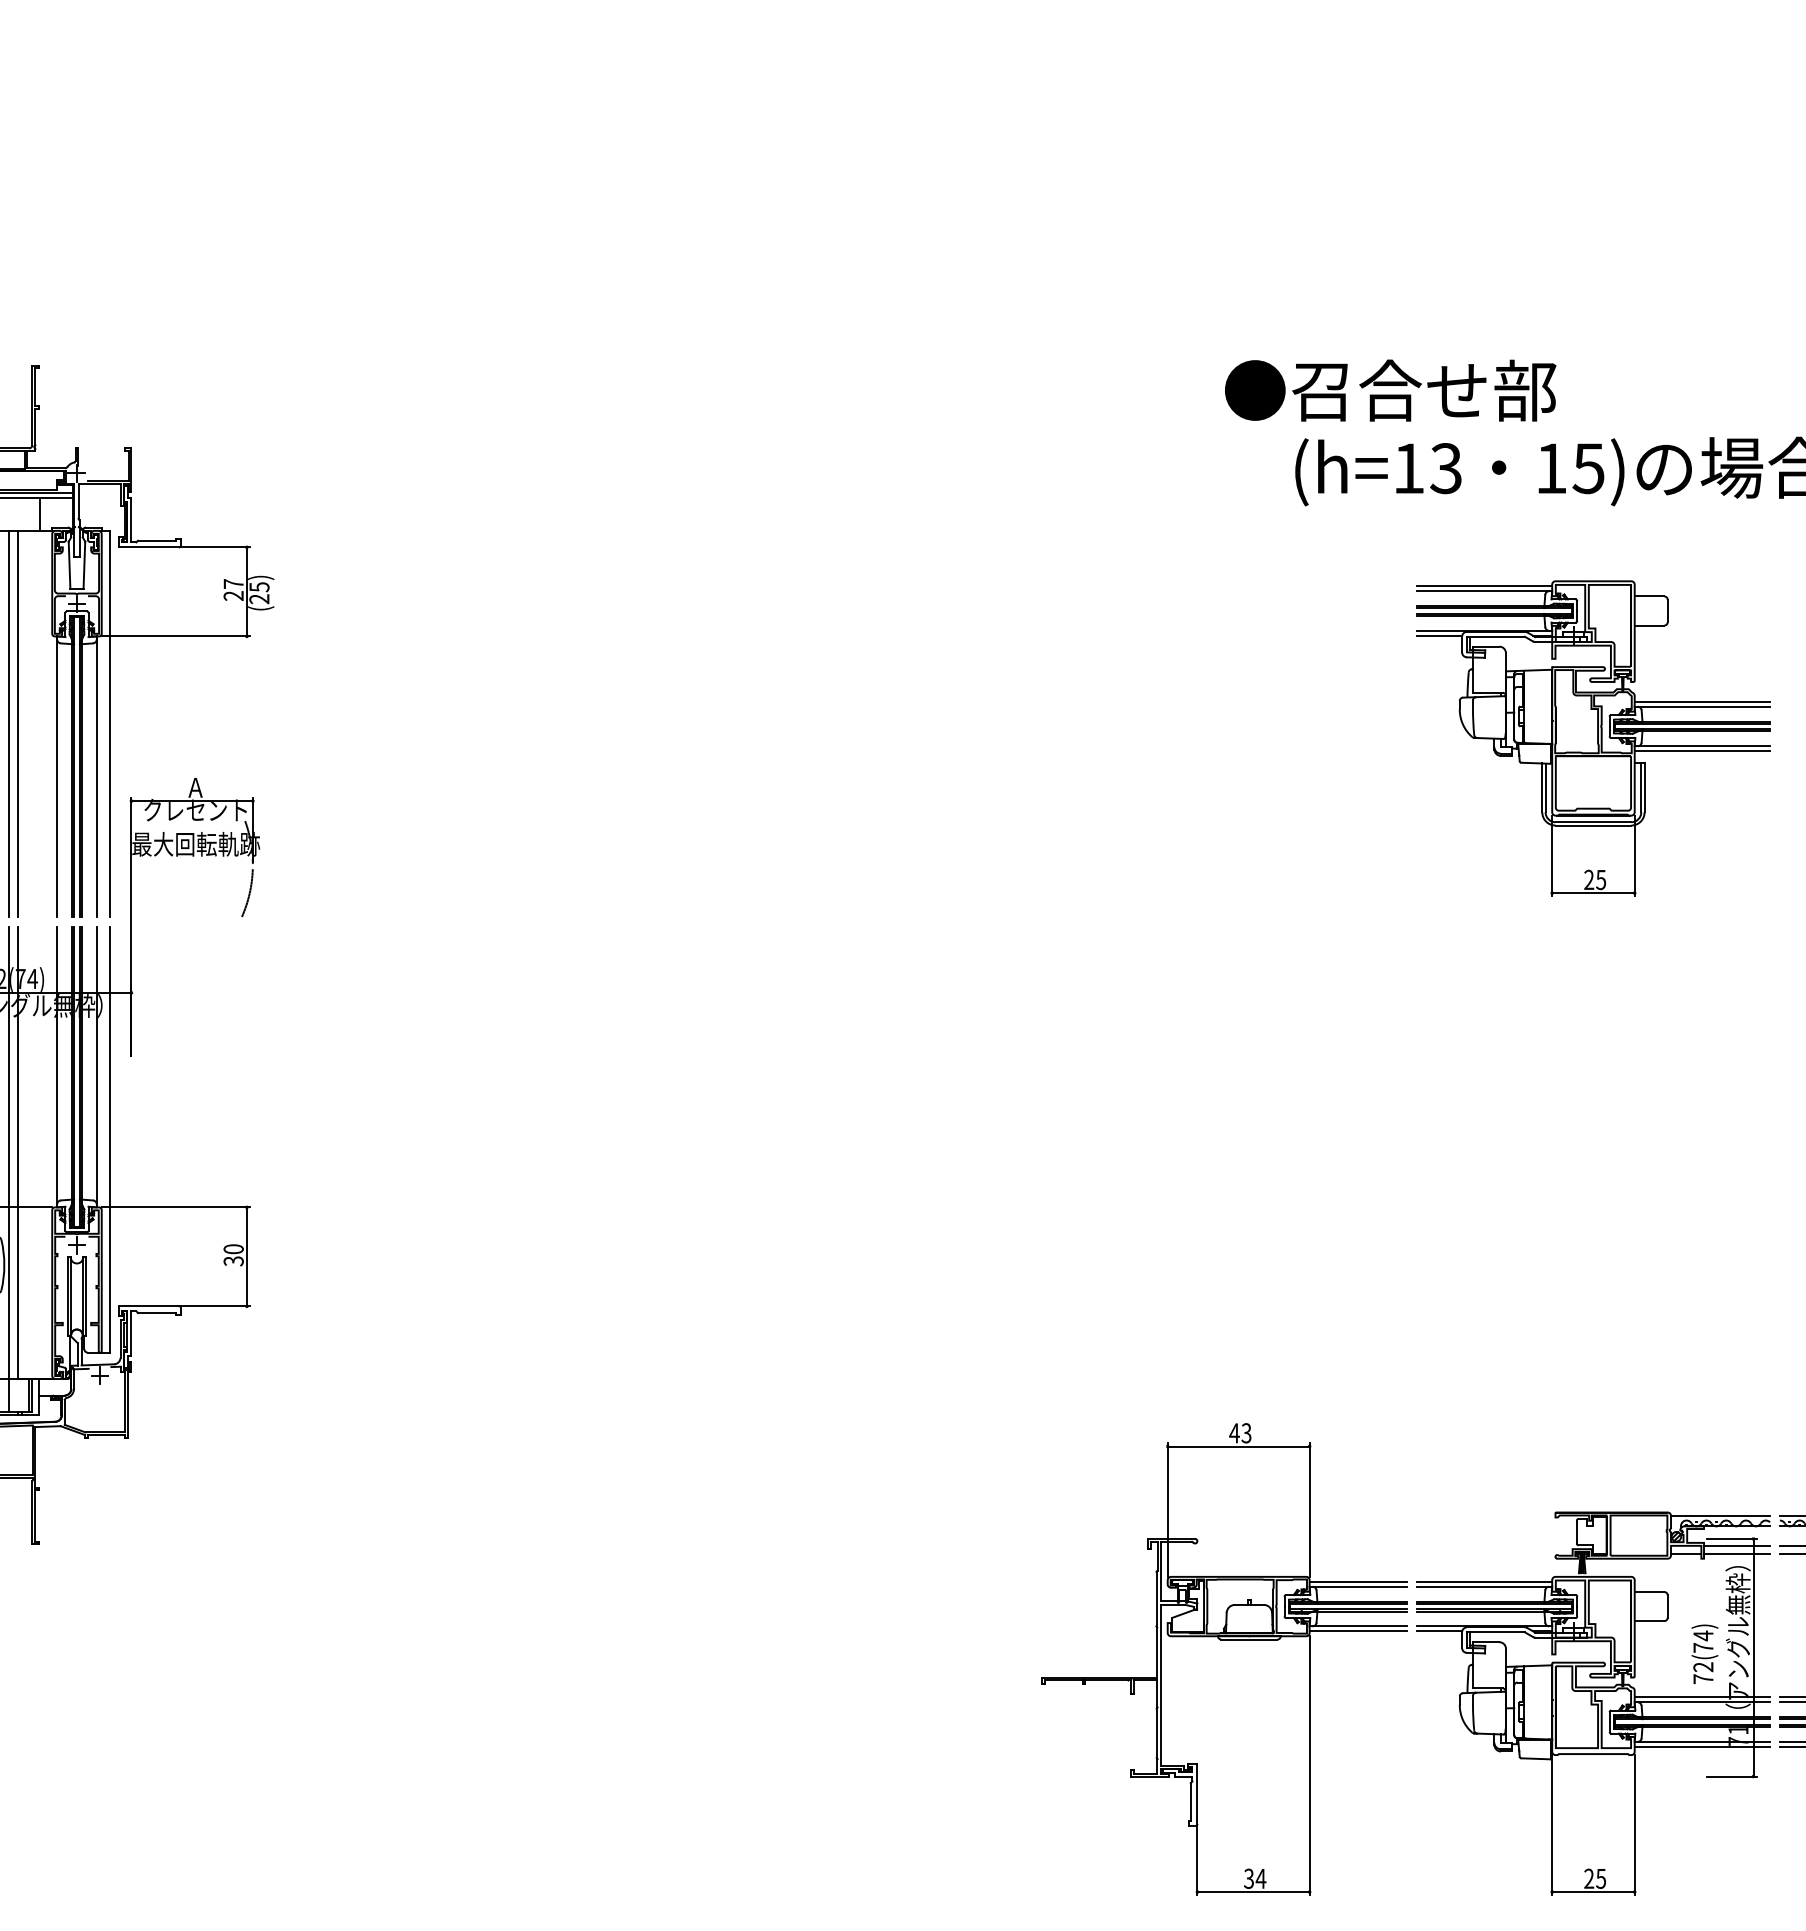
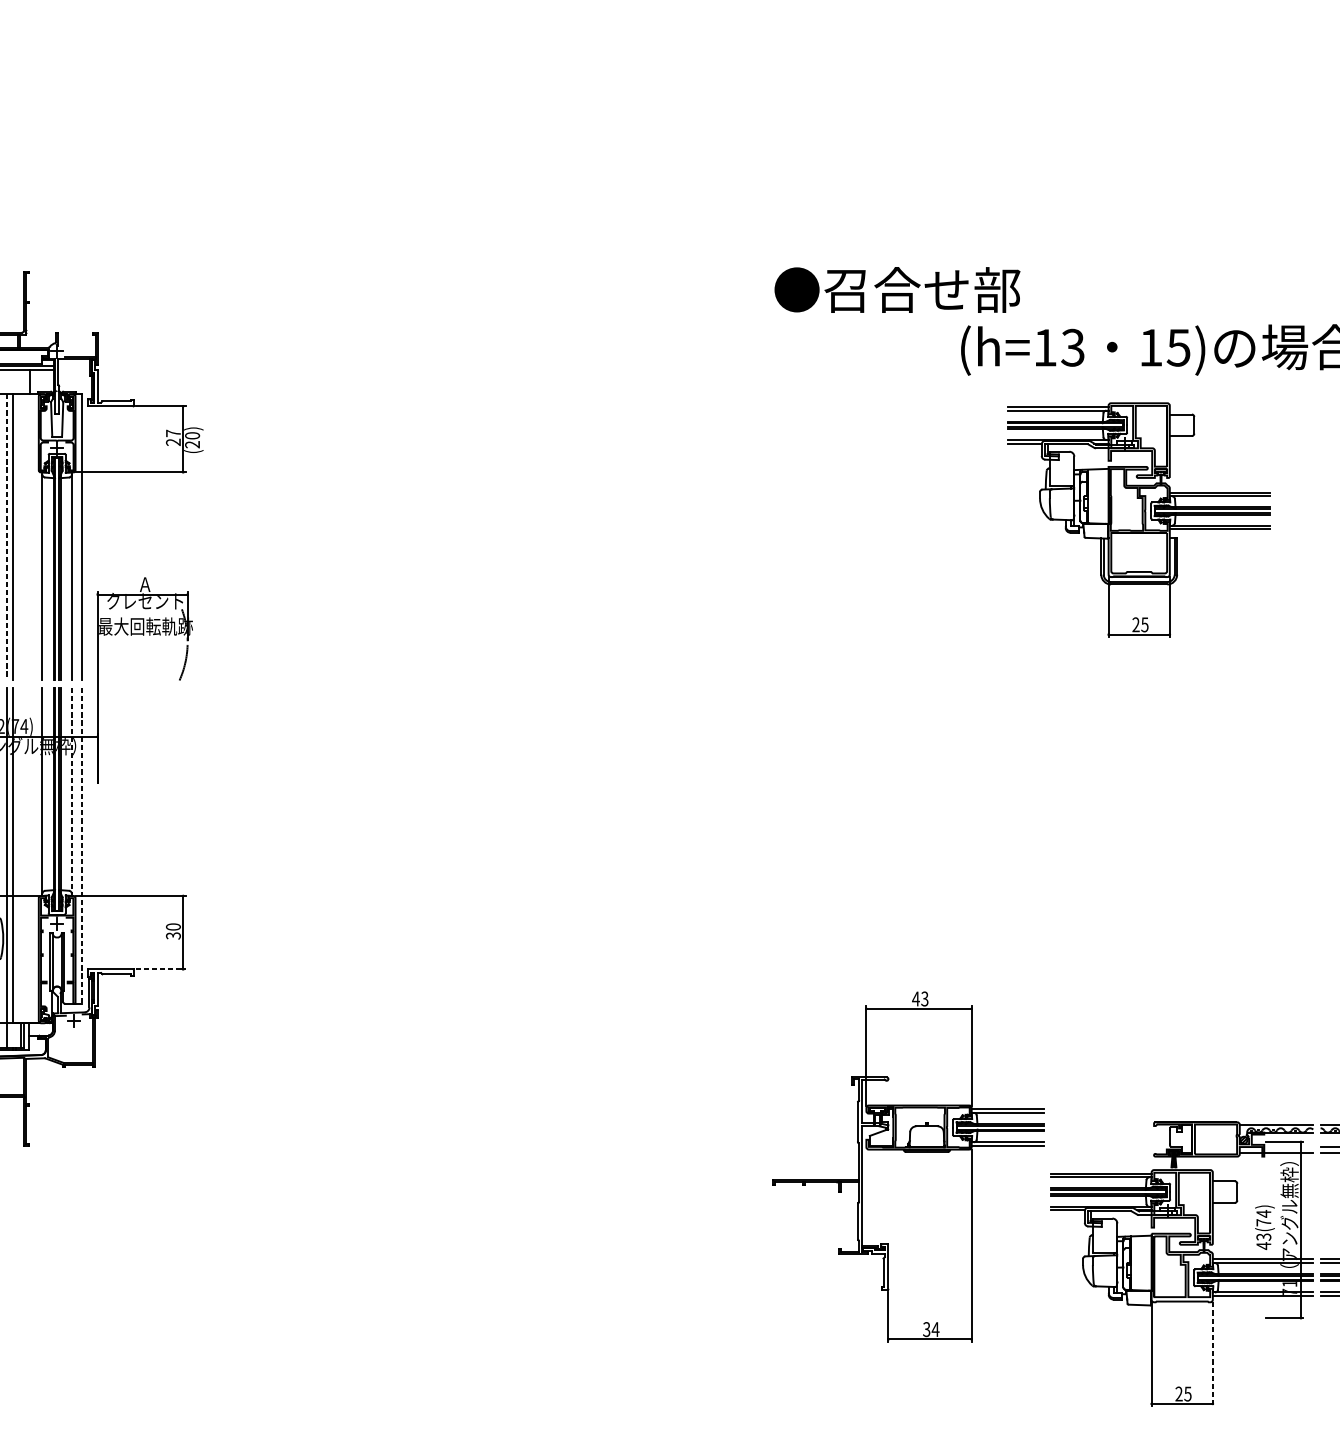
text: (1390, 390) -> (897, 289), moved
text: (259, 587) -> (192, 436), (25) -> (20)
line: (9, 724) -> (7, 537), solid -> dashed
part: (1593, 738) -> (1139, 519), moved
line: (96, 1065) -> (71, 790), solid -> dashed
line: (109, 1139) -> (81, 845), solid -> dashed
line: (216, 1306) -> (160, 969), solid -> dashed
line: (1737, 1545) -> (1289, 1146), removed
part: (1224, 1659) -> (908, 1166), moved
text: (1703, 1673) -> (1263, 1241), 72(74) -> 43(74)
line: (1634, 1825) -> (1212, 1354), solid -> dashed

